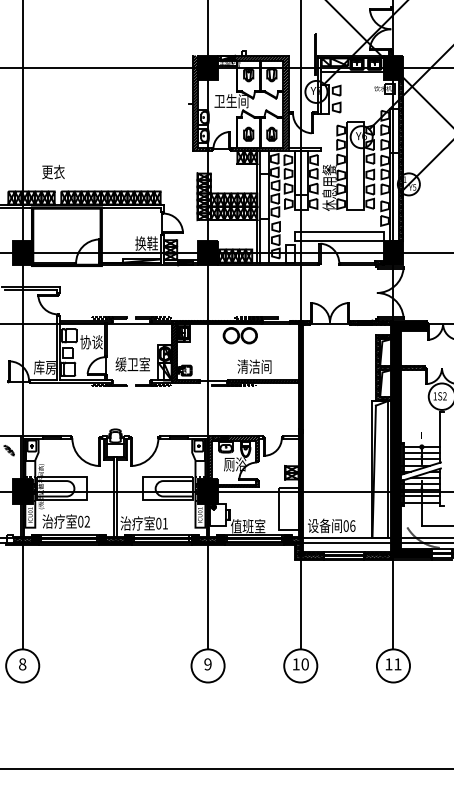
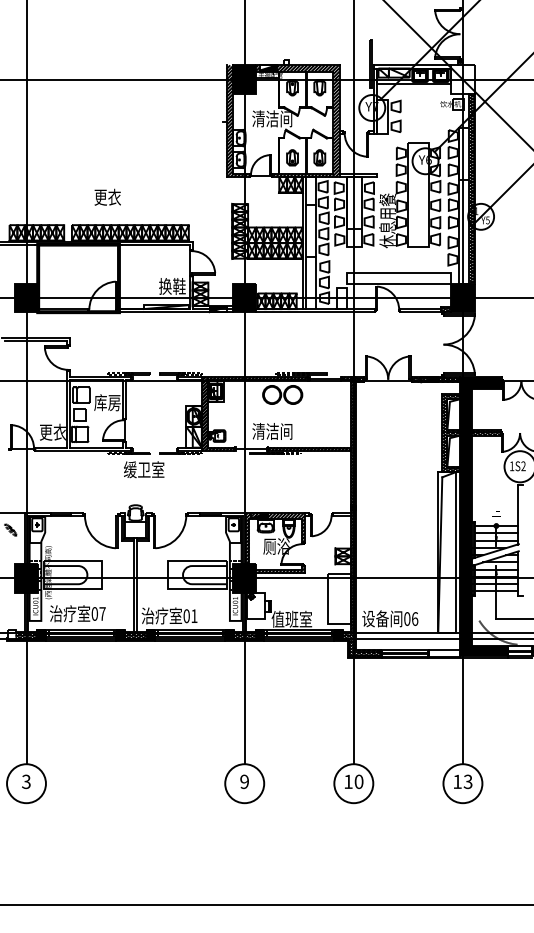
fill: (393, 67) -> (462, 79), removed
text: (225, 100) -> (265, 118), 卫生间 -> 清洁间
text: (53, 171) -> (107, 196), moved
text: (91, 342) -> (107, 402), 协谈 -> 库房
text: (133, 364) -> (144, 469), moved
text: (44, 366) -> (52, 431), 库房 -> 更衣
text: (254, 366) -> (272, 431), moved
text: (87, 521) -> (102, 613), 02 -> 07
hatch: (377, 555) -> (444, 653), removed
text: (22, 664) -> (26, 781), 8 -> 3
text: (397, 664) -> (467, 781), 11 -> 13

